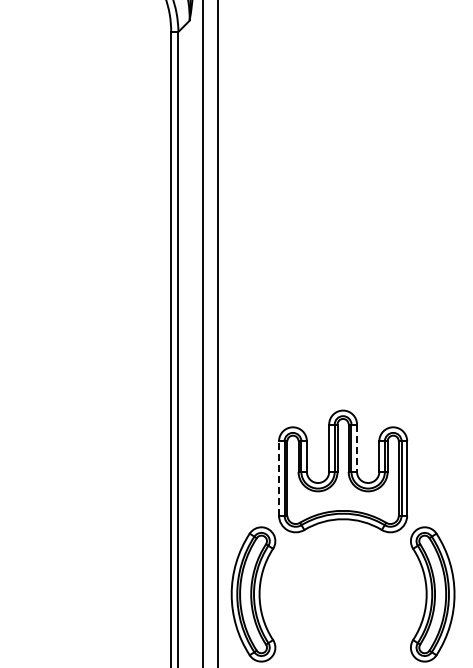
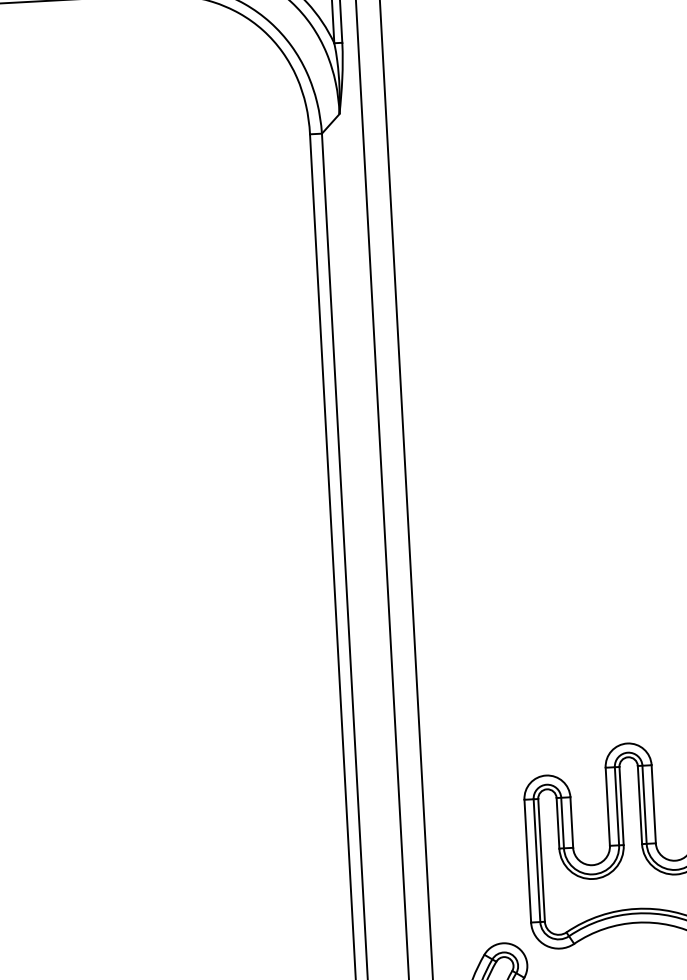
line: (357, 448) -> (654, 804), dashed -> solid
line: (279, 477) -> (528, 859), dashed -> solid

